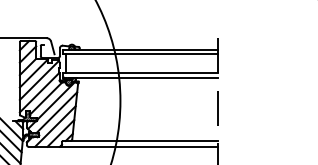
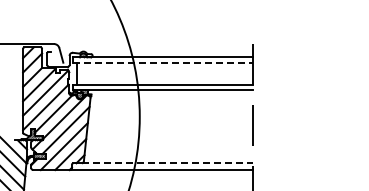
line: (140, 54) -> (163, 62), solid -> dashed
line: (144, 141) -> (167, 163), solid -> dashed

